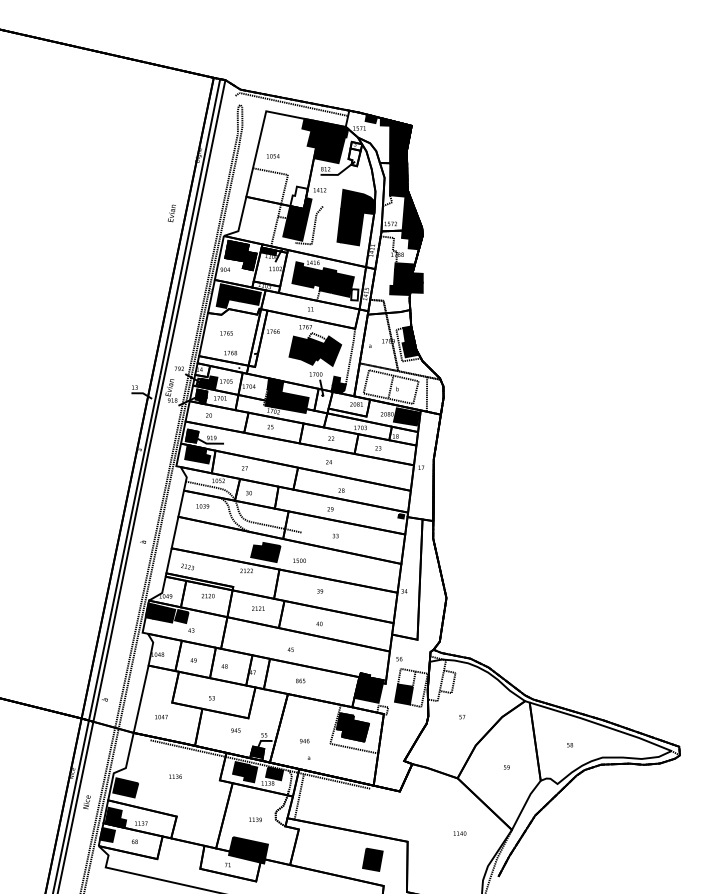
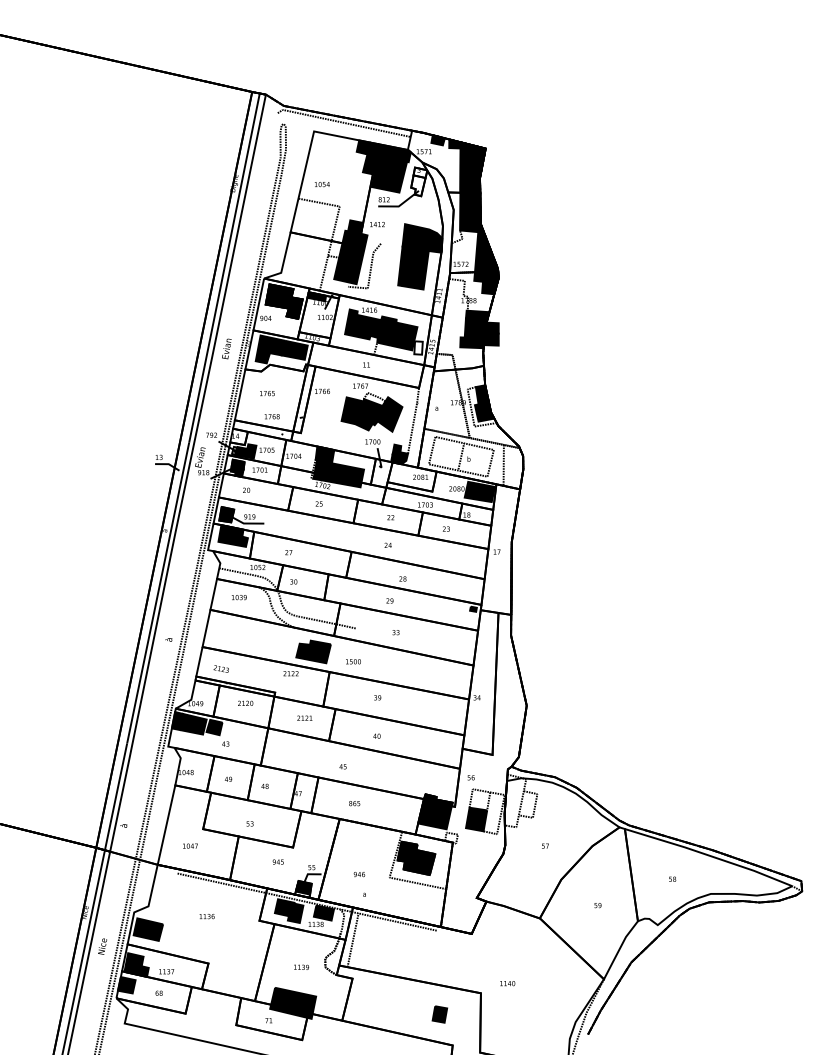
fill: (298, 197) -> (352, 233), added
text: (171, 213) -> (226, 348), moved
text: (459, 833) -> (507, 983), moved
part: (372, 859) -> (439, 1014), size x0.62

